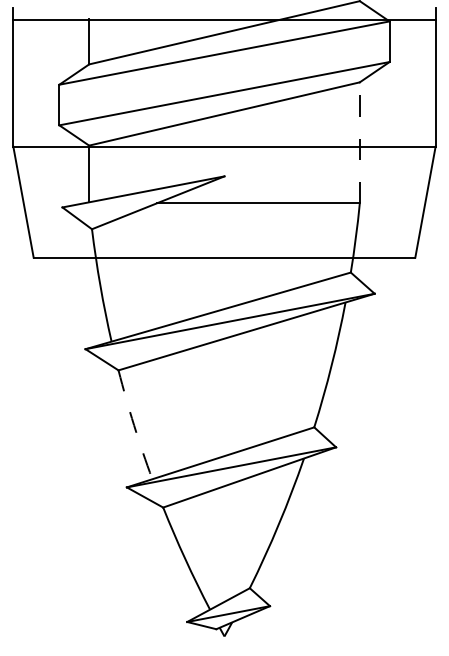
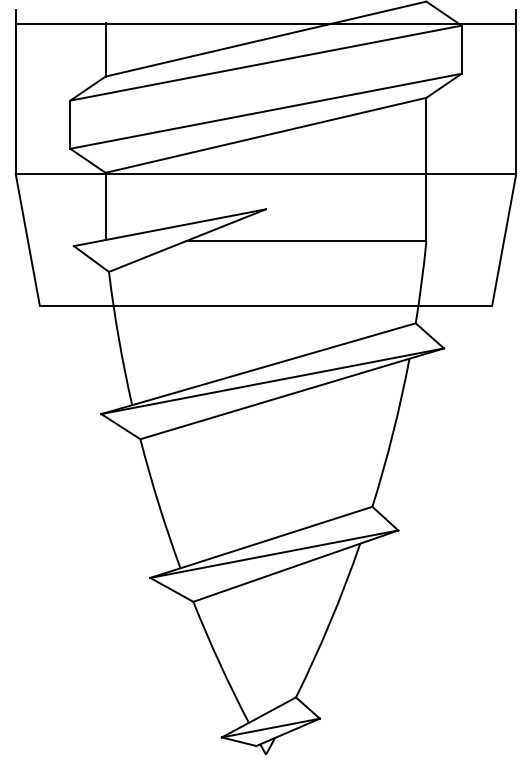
line: (359, 142) -> (426, 169), dashed -> solid
arc: (133, 425) -> (158, 504), dashed -> solid

